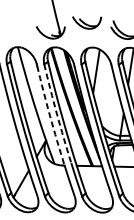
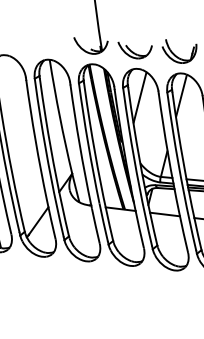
part: (87, 22) -> (134, 50), moved
arc: (57, 113) -> (88, 143), dashed -> solid
arc: (49, 116) -> (79, 145), dashed -> solid

